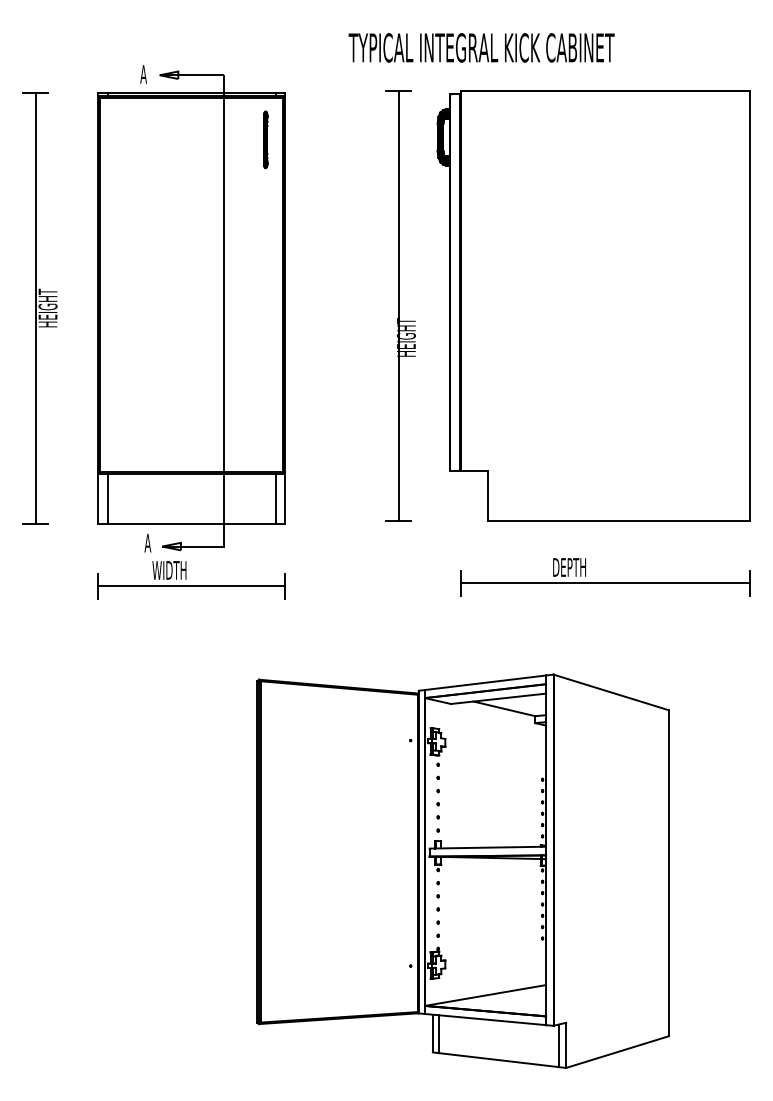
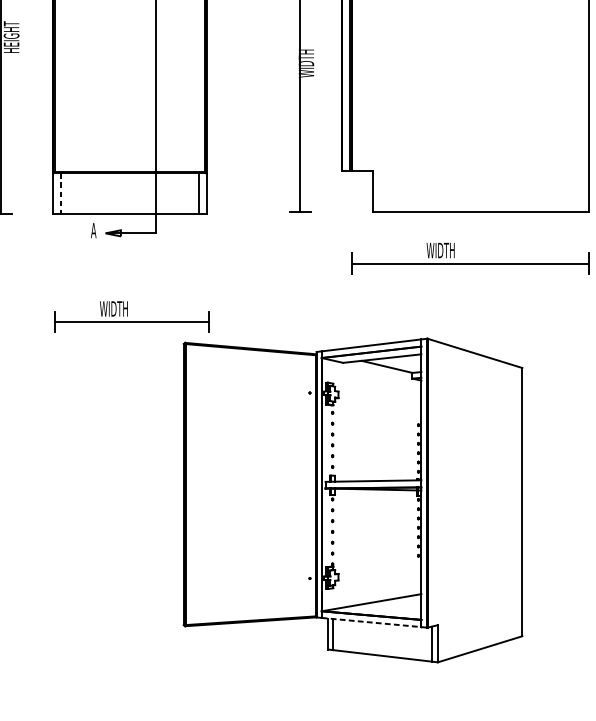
text: (405, 337) -> (305, 61), HEIGHT -> WIDTH
line: (107, 498) -> (60, 193), solid -> dashed
text: (569, 567) -> (440, 250), DEPTH -> WIDTH
part: (191, 580) -> (132, 317), moved
line: (485, 1019) -> (371, 622), solid -> dashed

